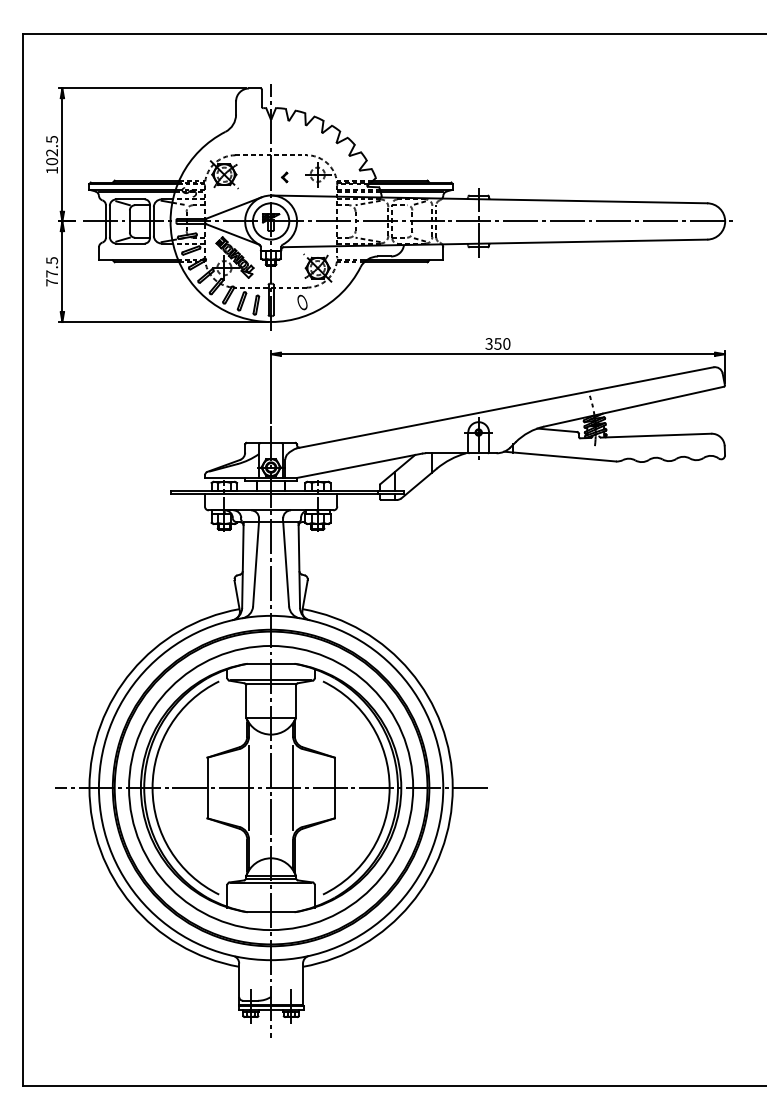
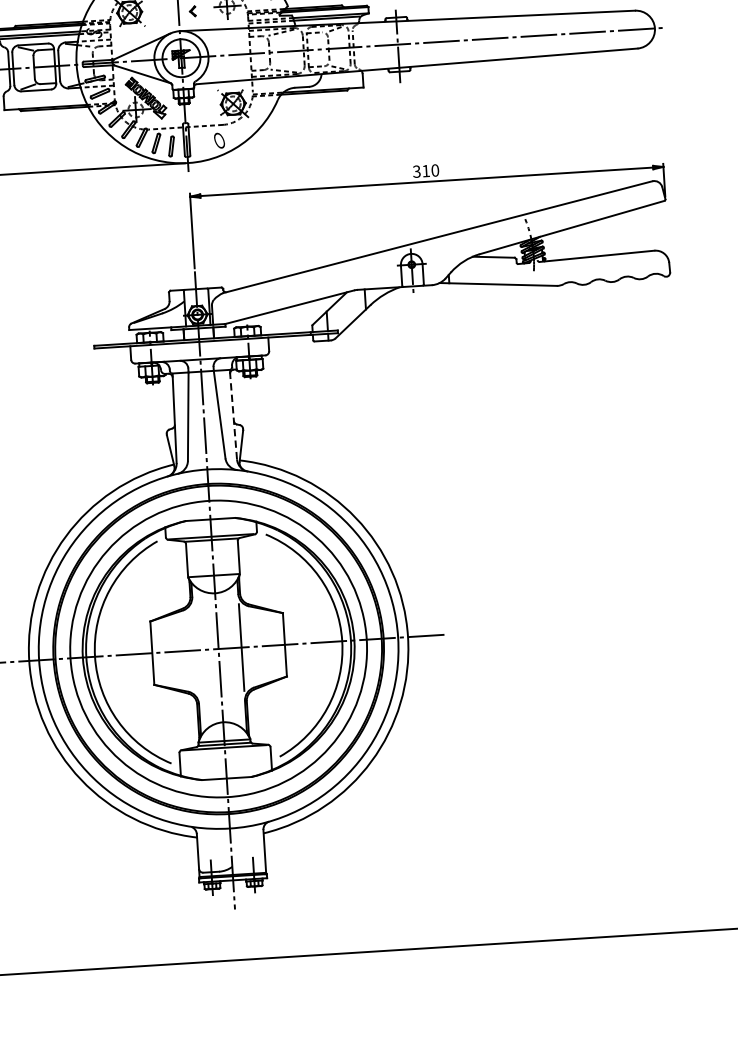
text: (497, 343) -> (425, 170), 350 -> 310
line: (299, 566) -> (233, 416), solid -> dashed
line: (249, 787) -> (196, 649), removed

